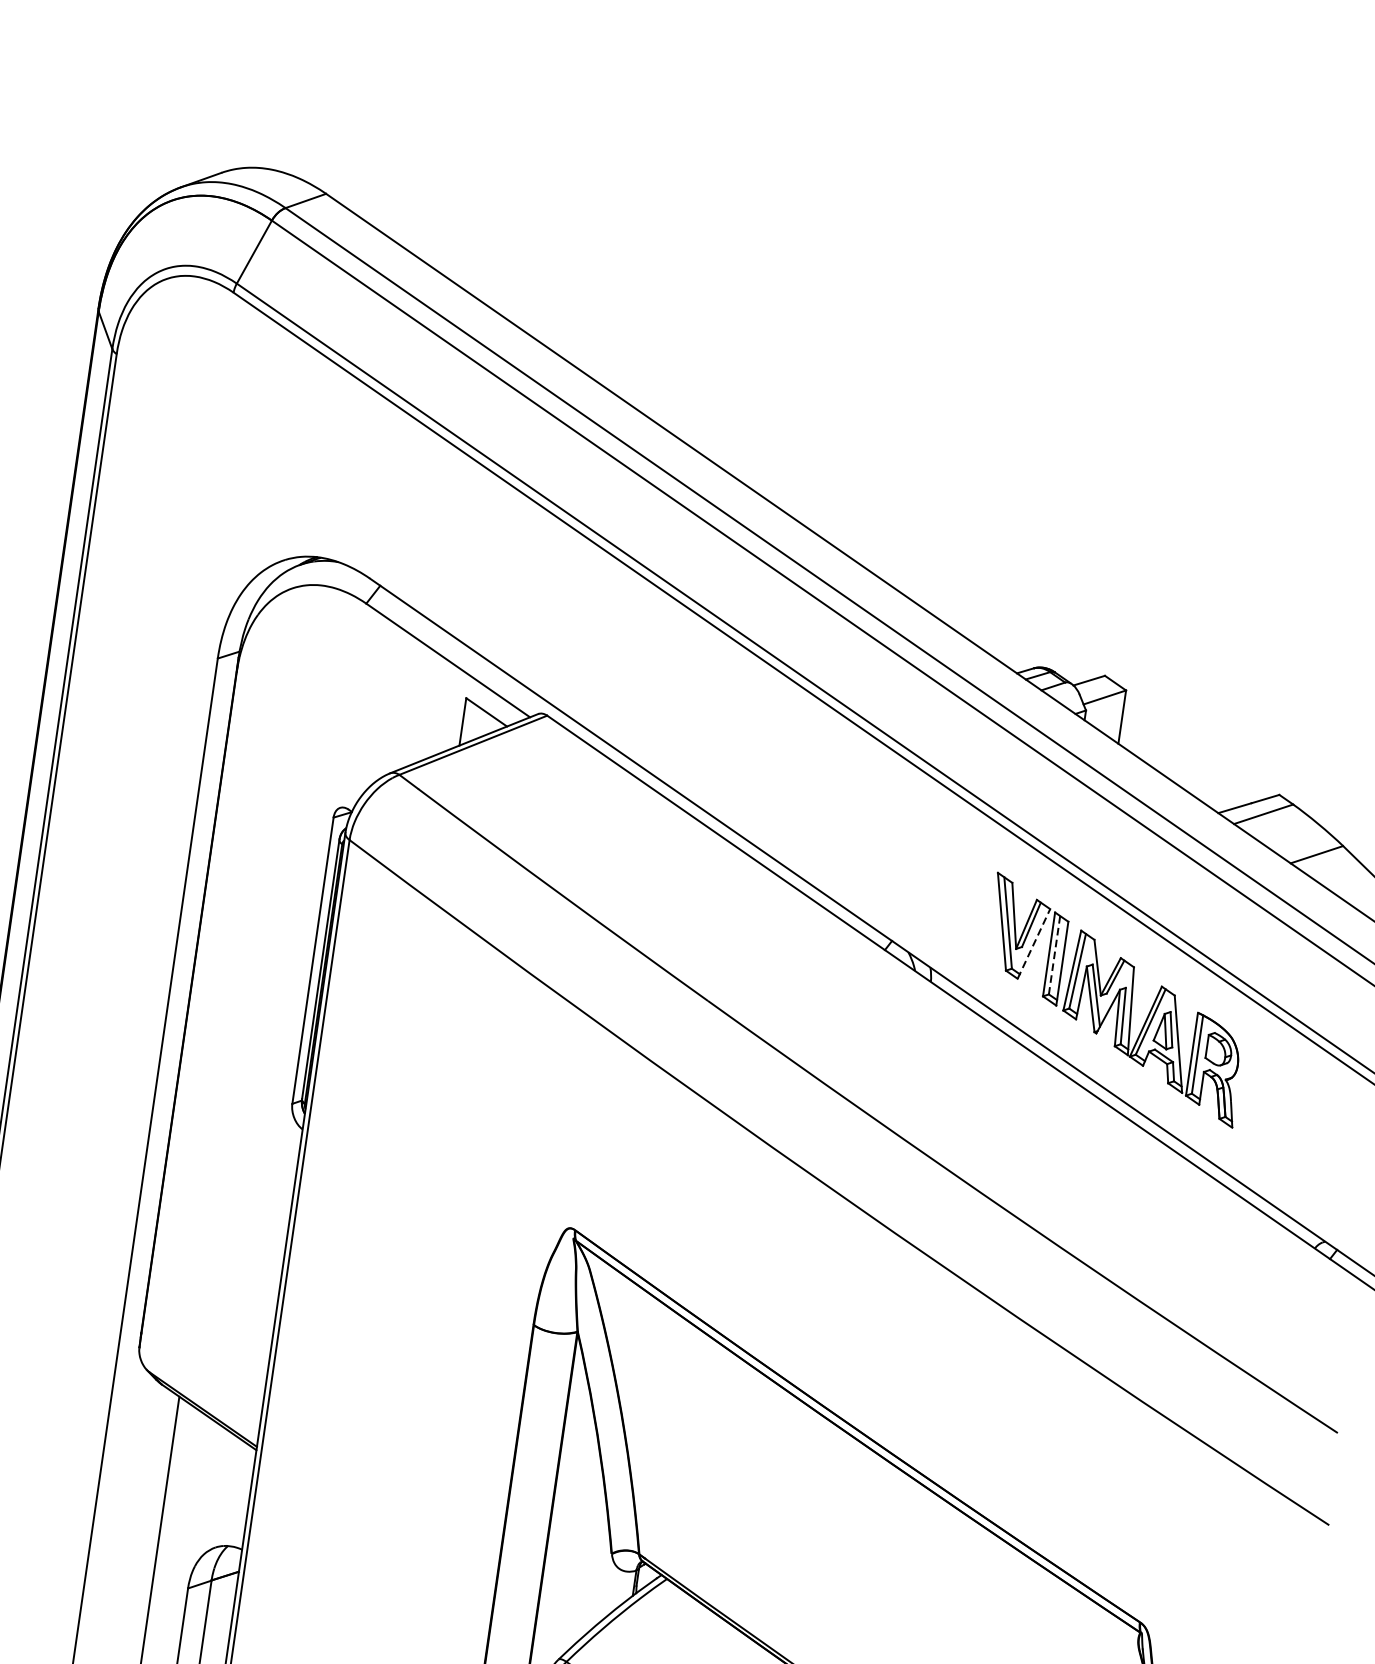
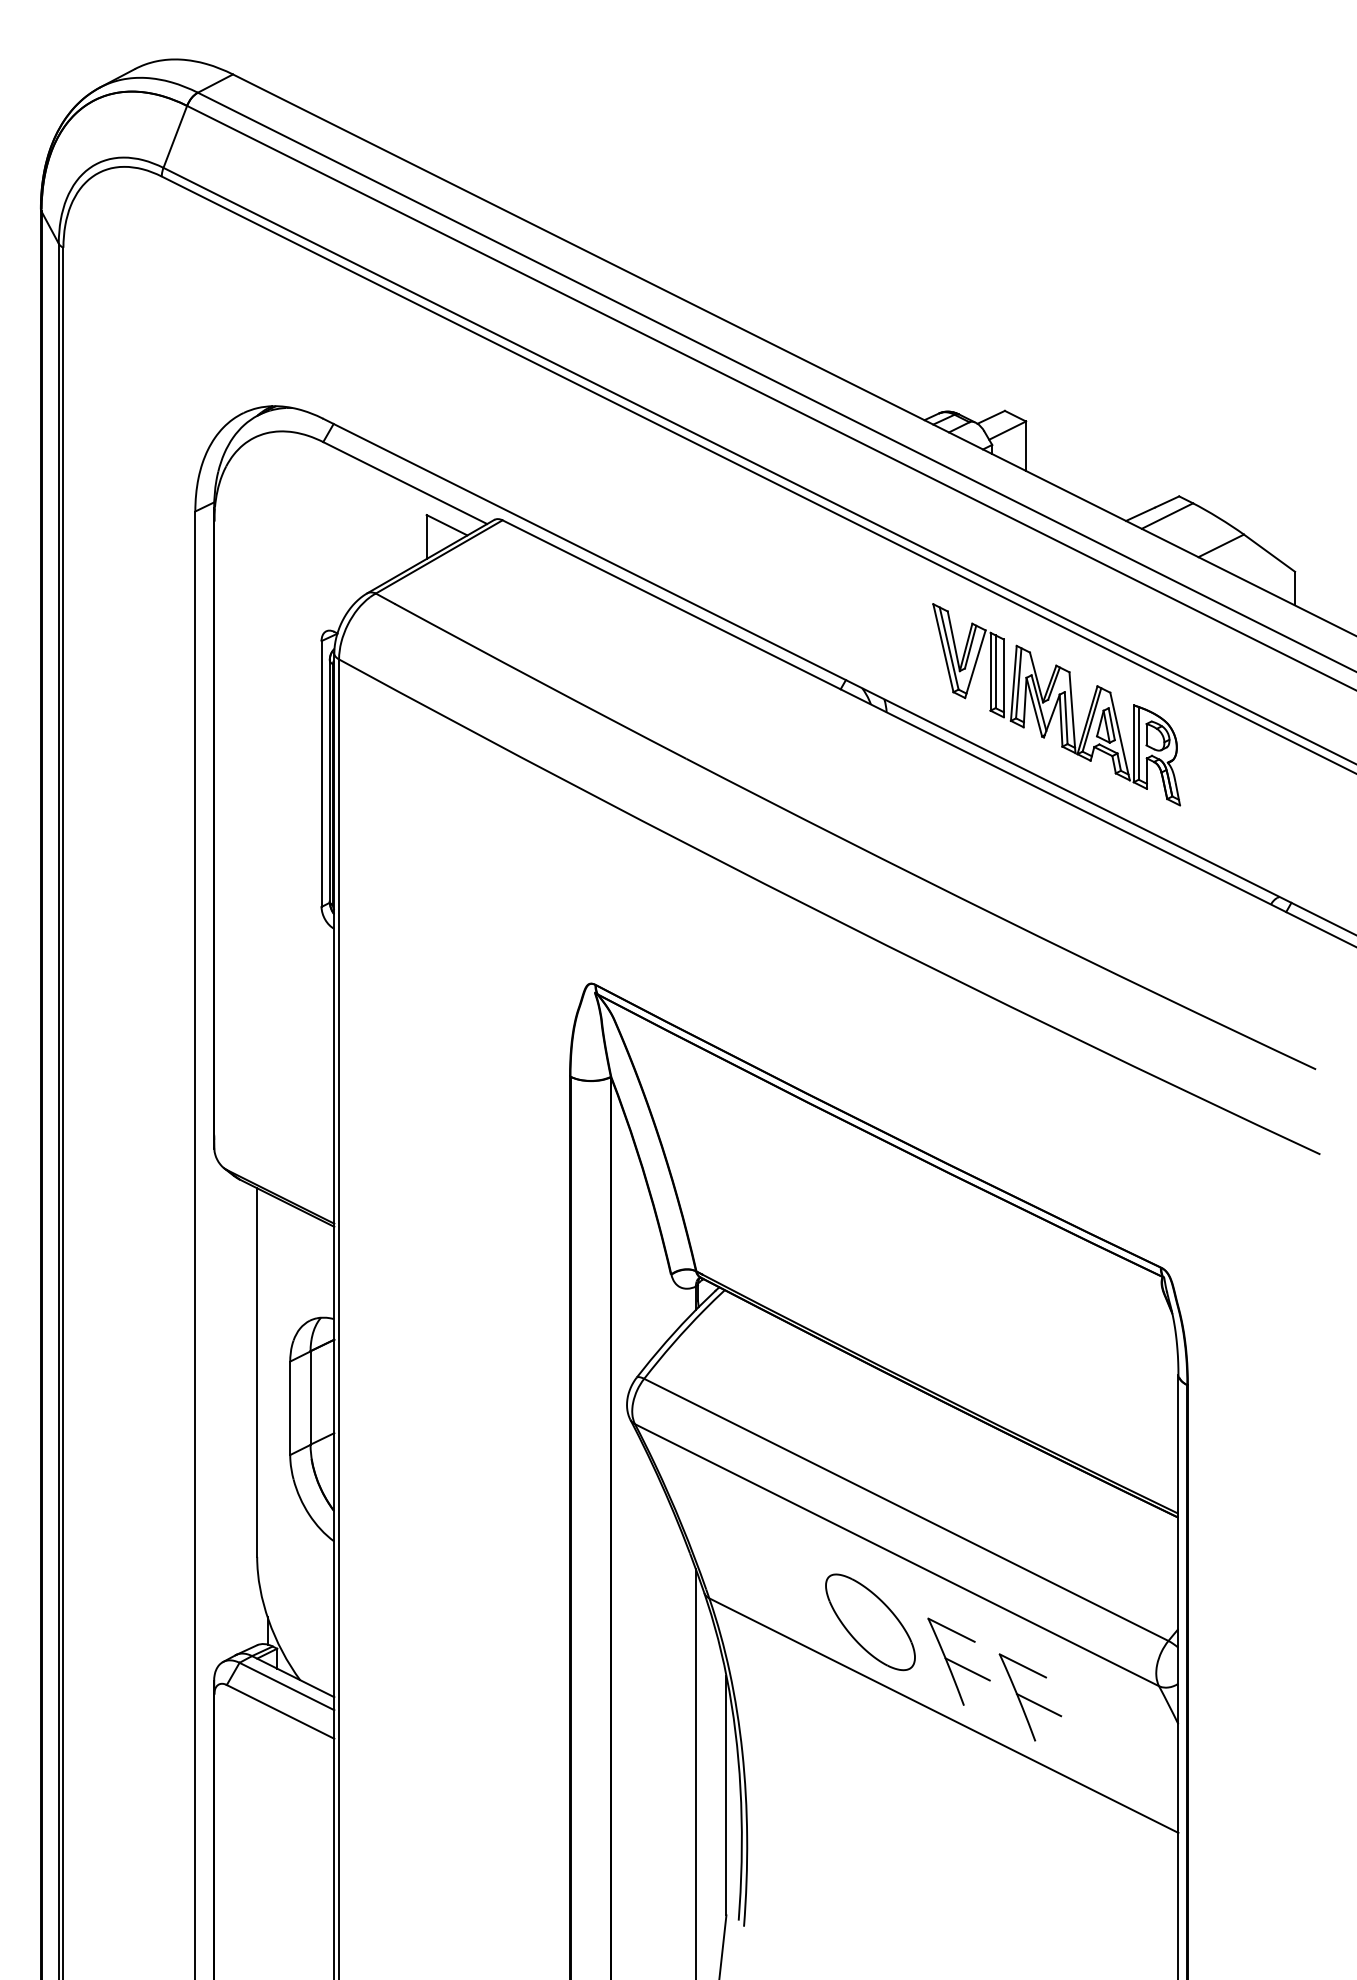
line: (1034, 943) -> (975, 663), dashed -> solid
line: (1054, 955) -> (995, 672), dashed -> solid

